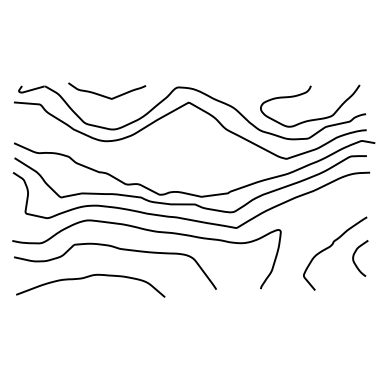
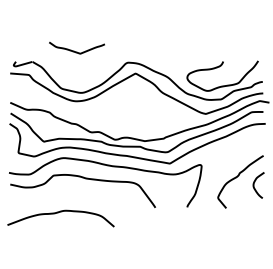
curve: (104, 95) -> (75, 51), moved
curve: (89, 277) -> (60, 212), moved

